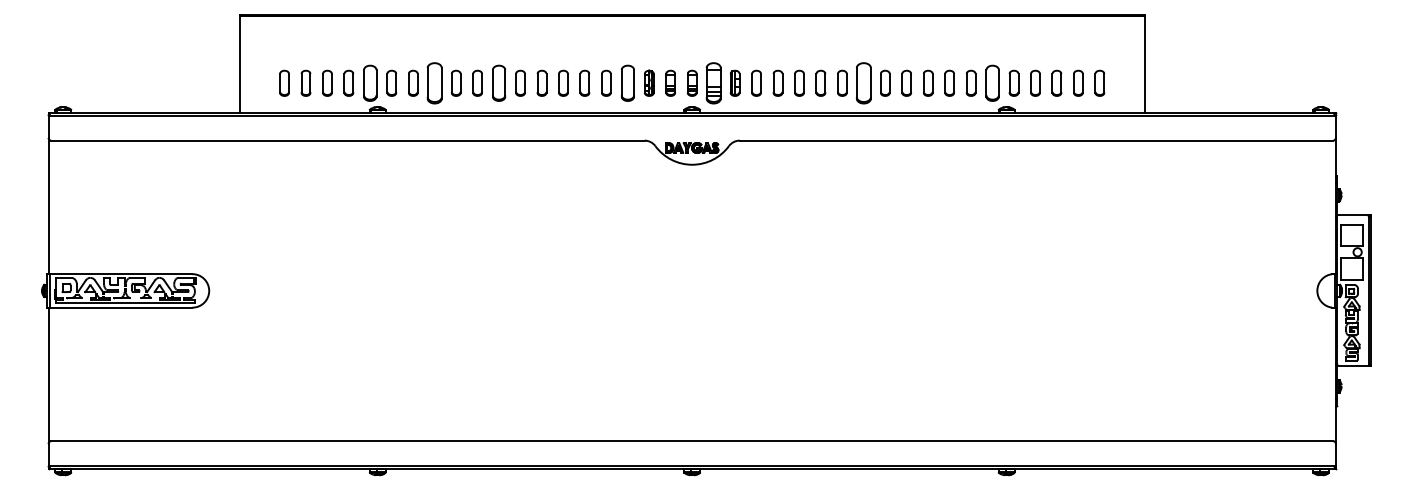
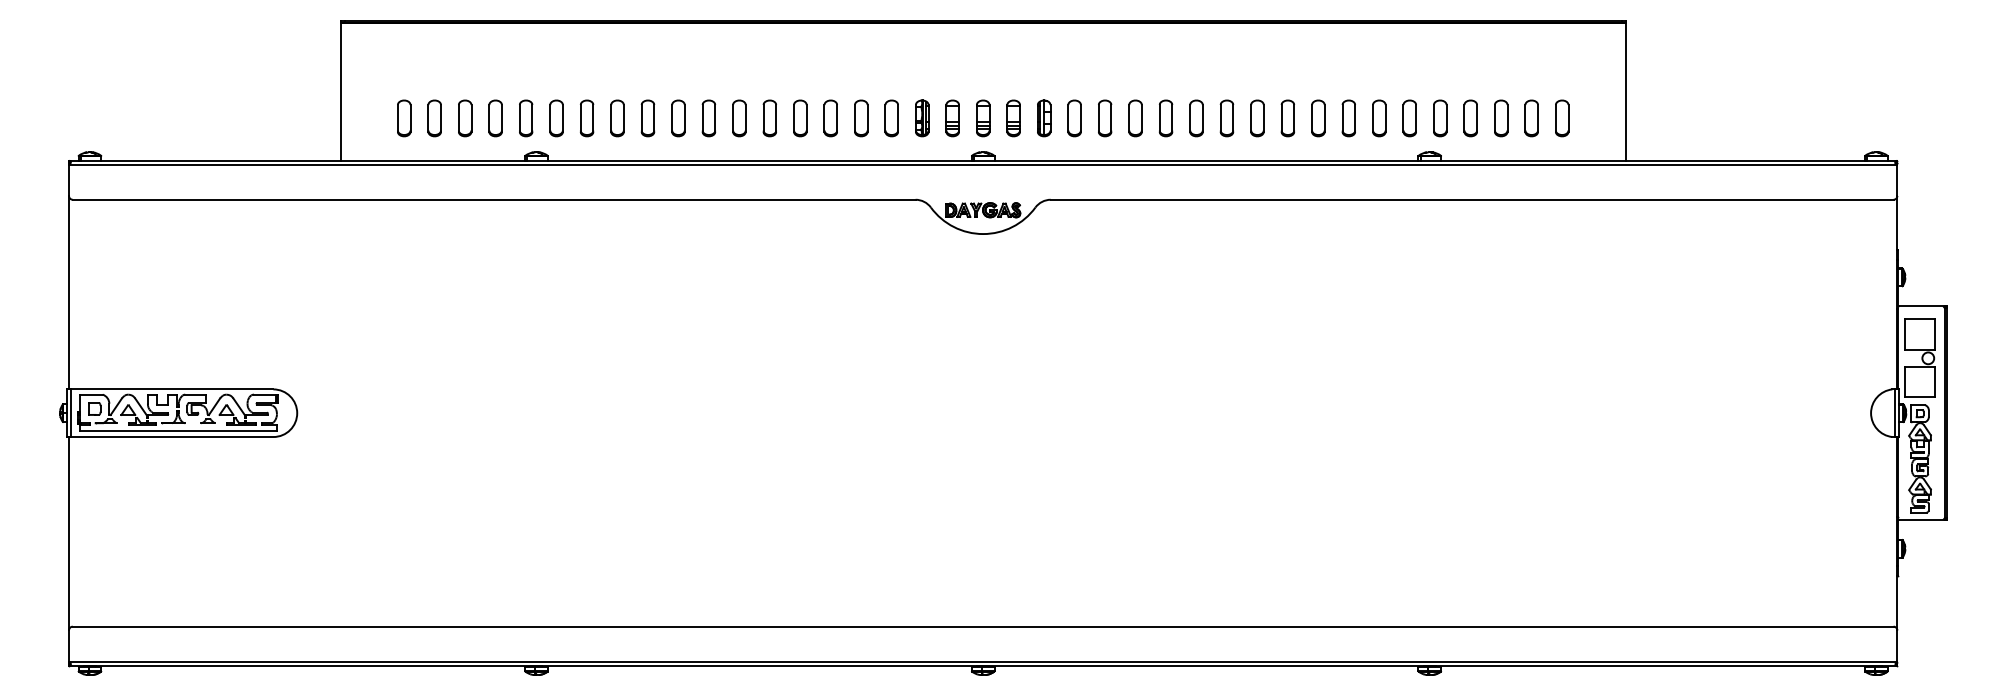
part: (370, 83) -> (526, 118), size x0.71
part: (434, 83) -> (617, 118), size x0.62
part: (498, 83) -> (708, 118), size x0.71
part: (627, 83) -> (891, 118), size x0.71
part: (713, 83) -> (1013, 118), size x0.62
part: (863, 83) -> (1226, 118), size x0.62
part: (992, 83) -> (1409, 118), size x0.71

